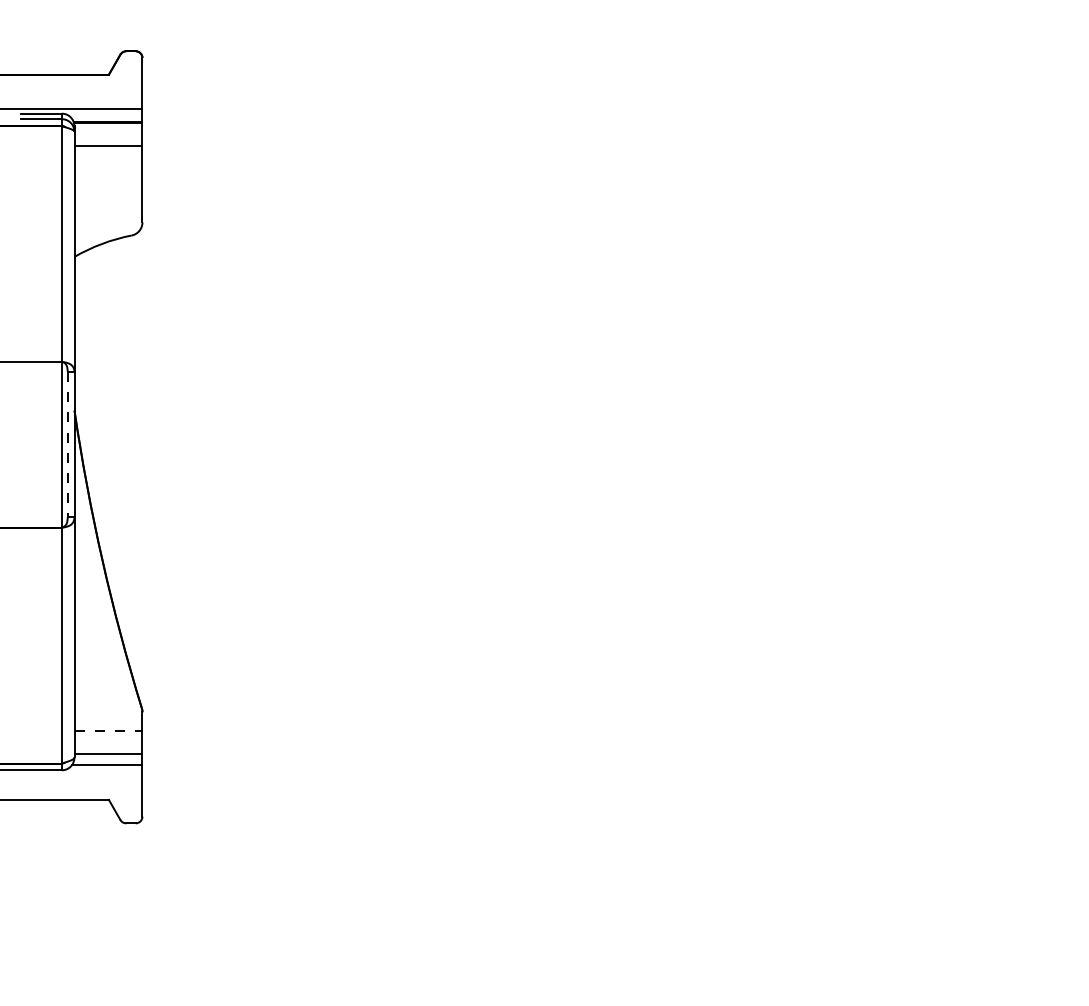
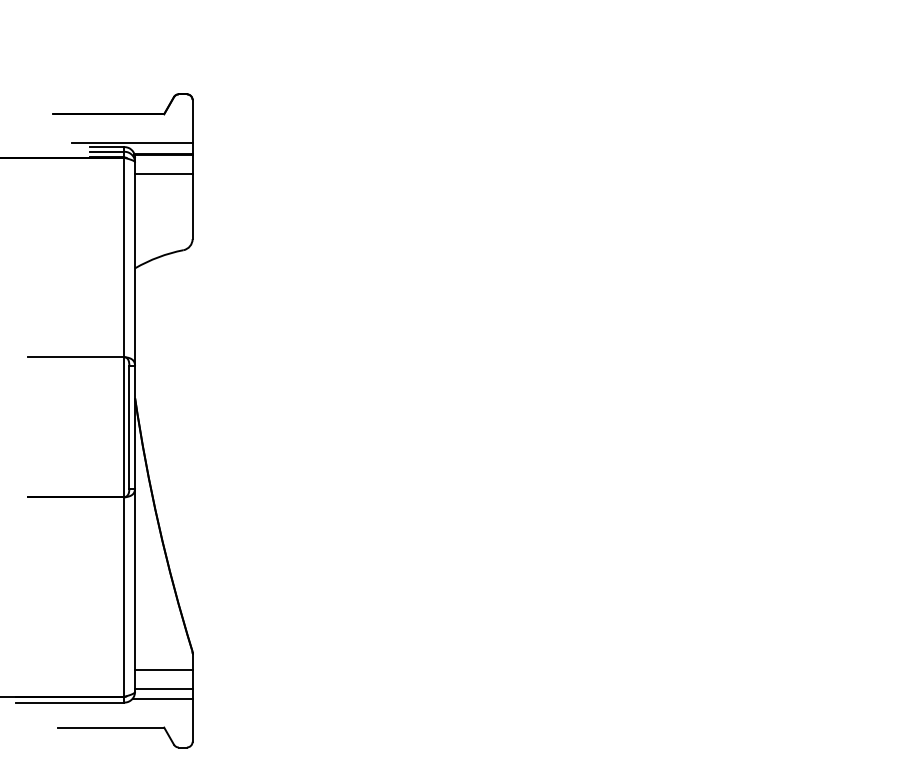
line: (67, 444) -> (129, 426), dashed -> solid
line: (108, 731) -> (163, 669), dashed -> solid

